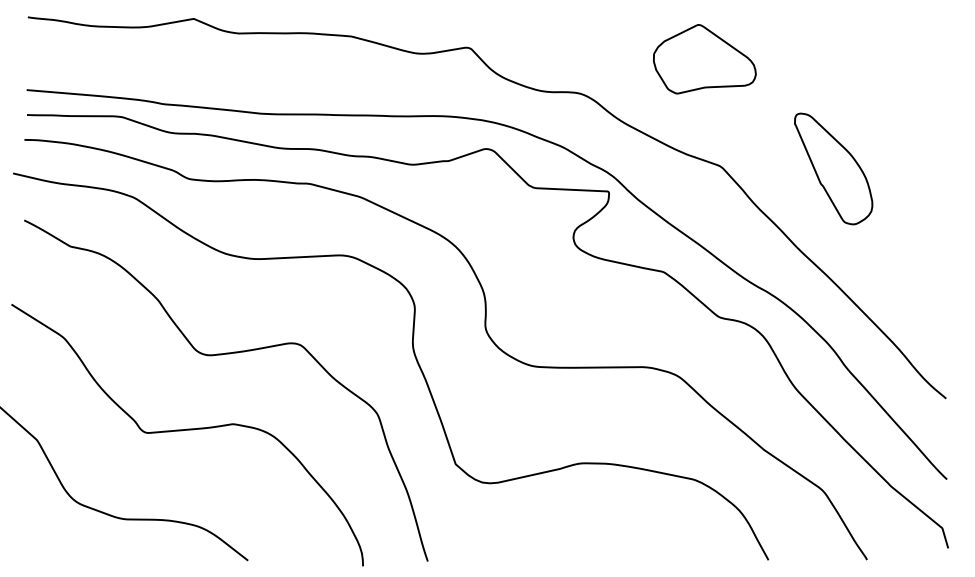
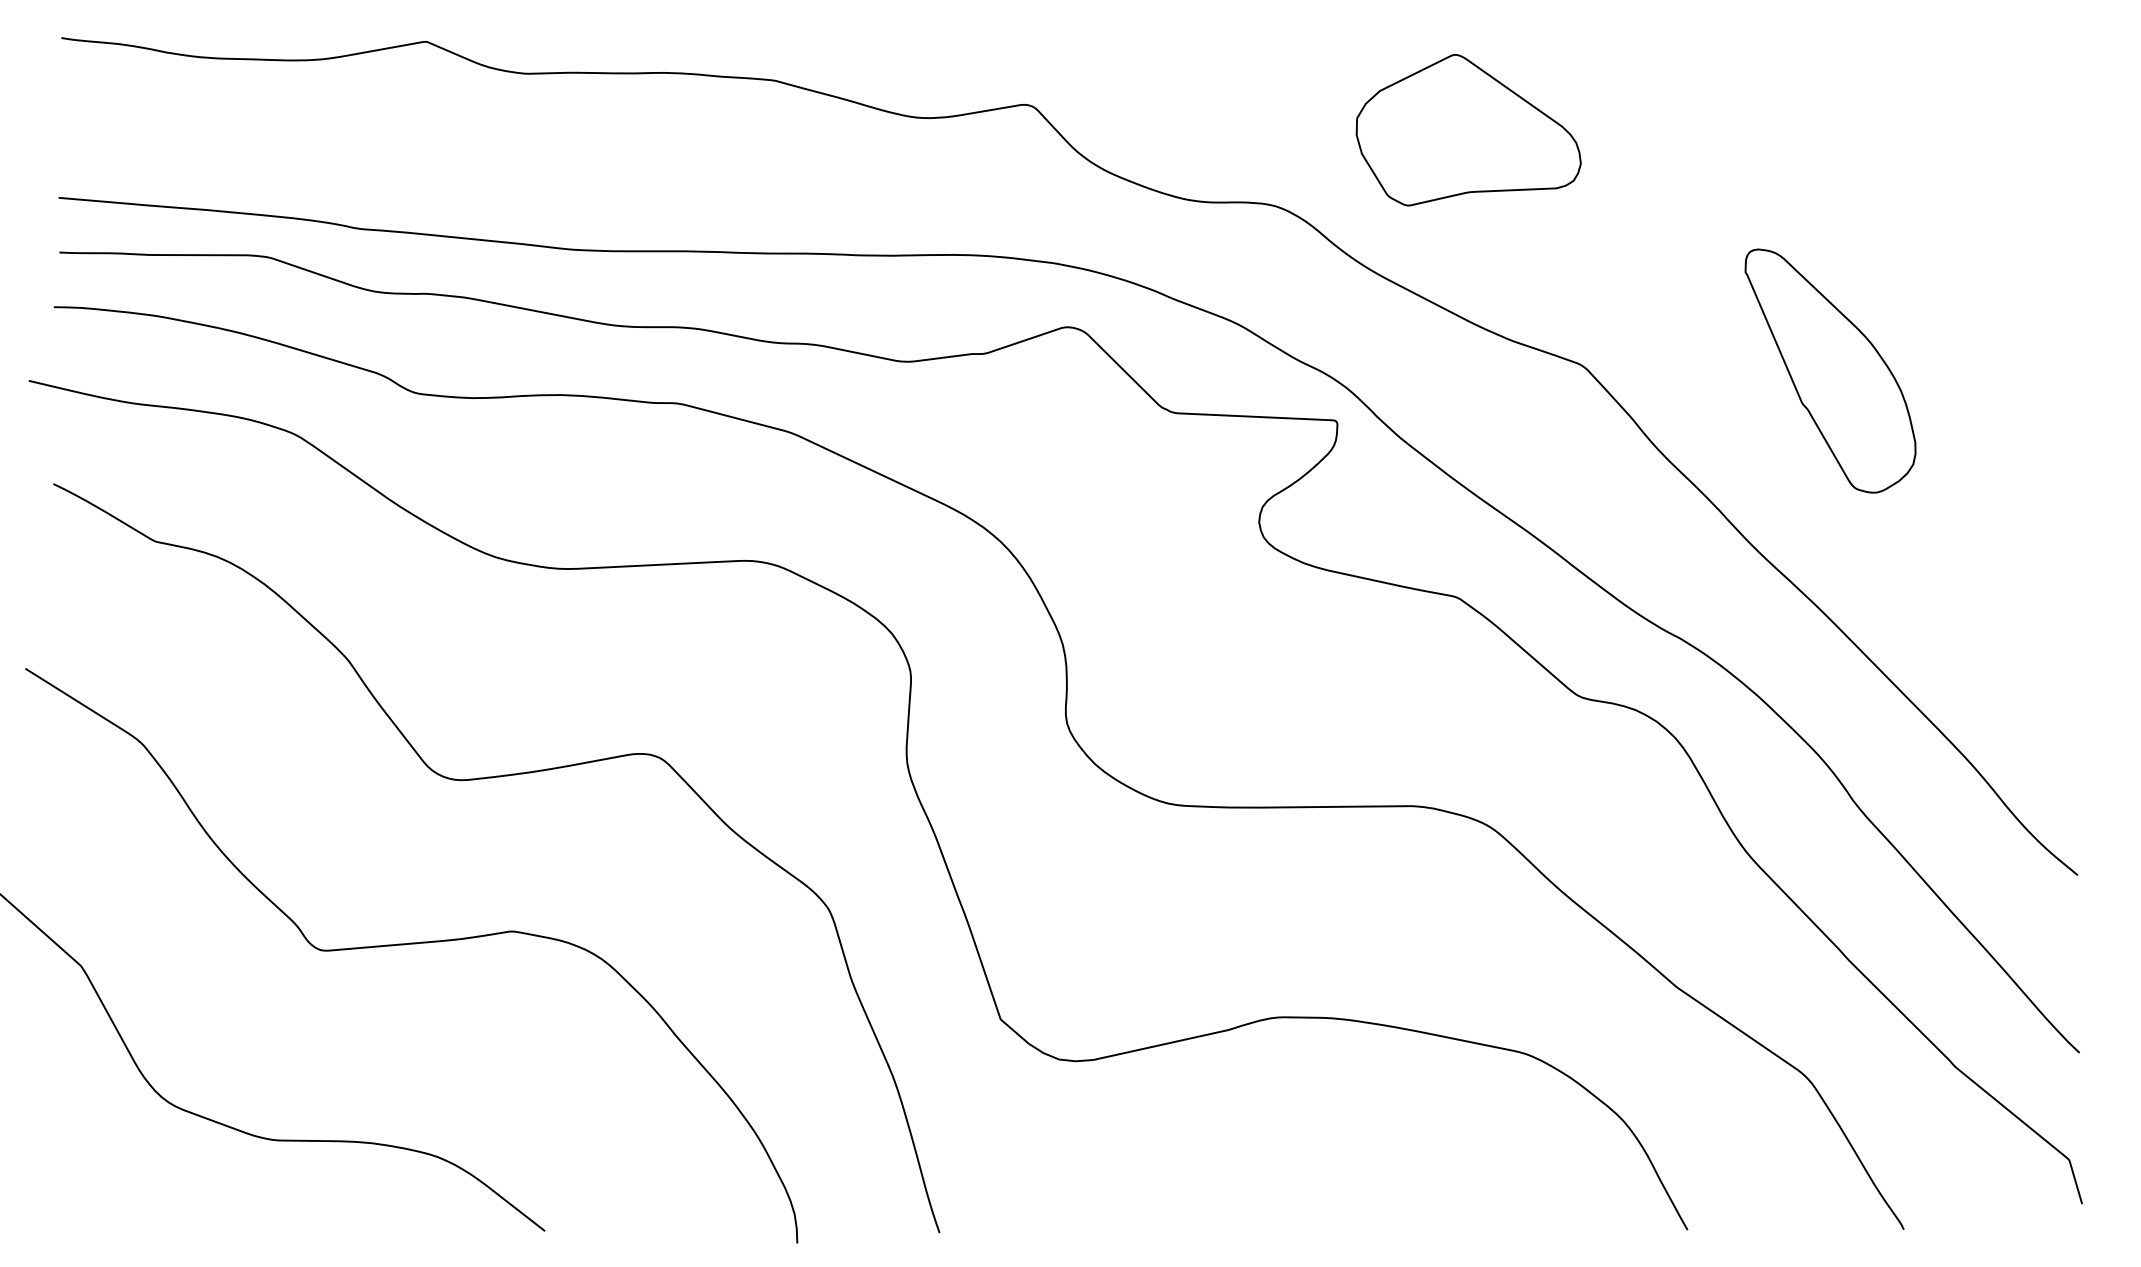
part: (704, 59) -> (1467, 130), moved

